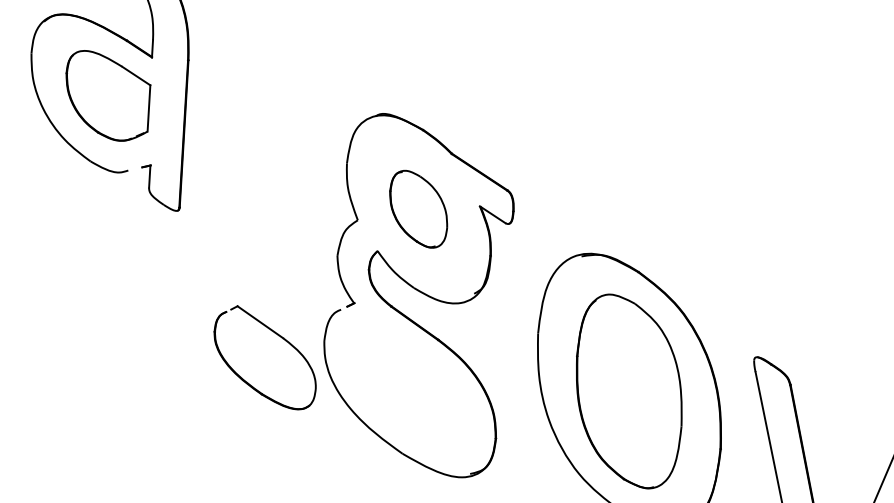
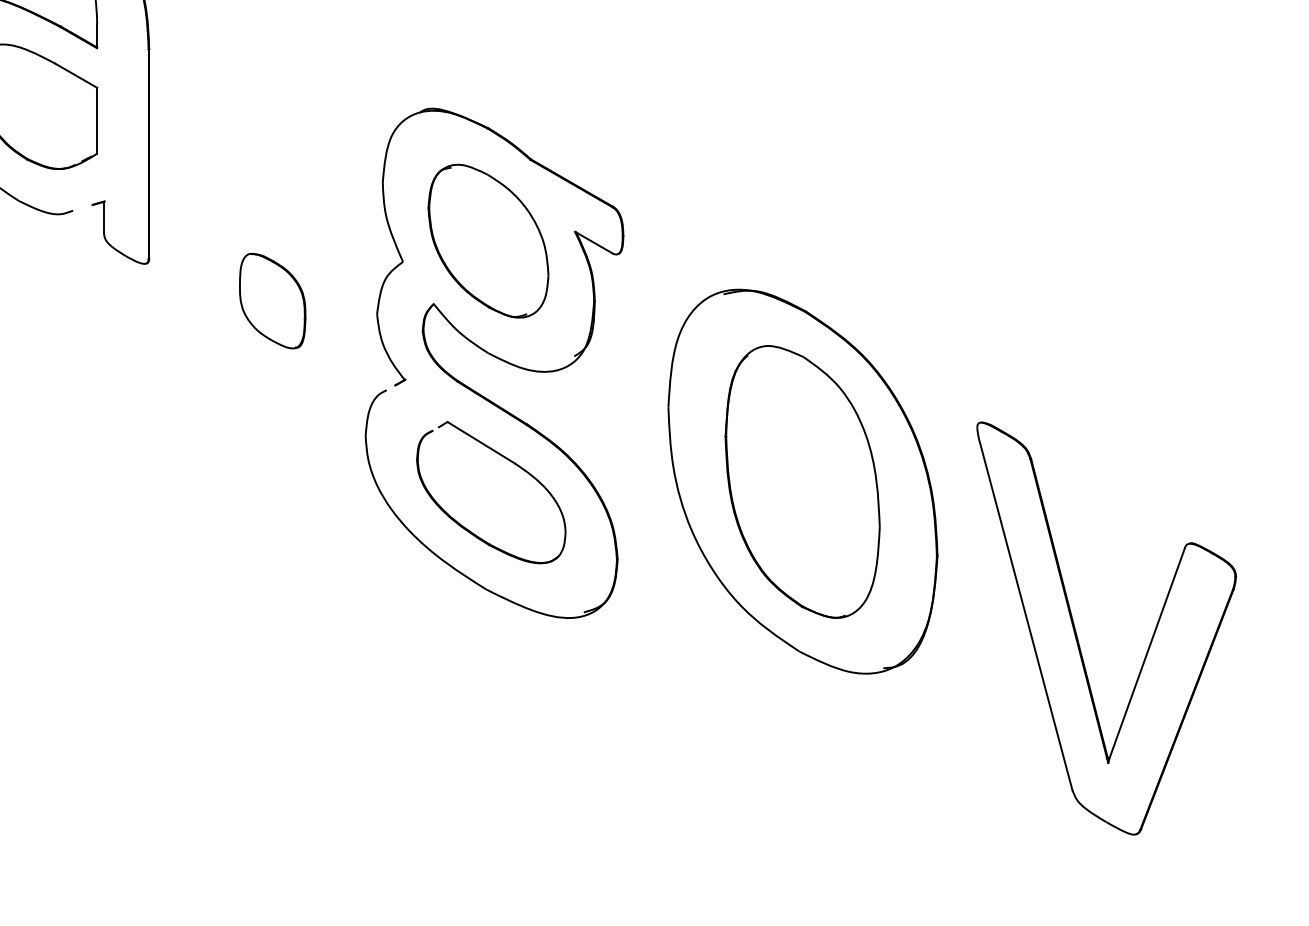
part: (418, 208) -> (488, 240), size x1.43
part: (264, 241) -> (272, 300), added
part: (281, 338) -> (512, 463), moved

